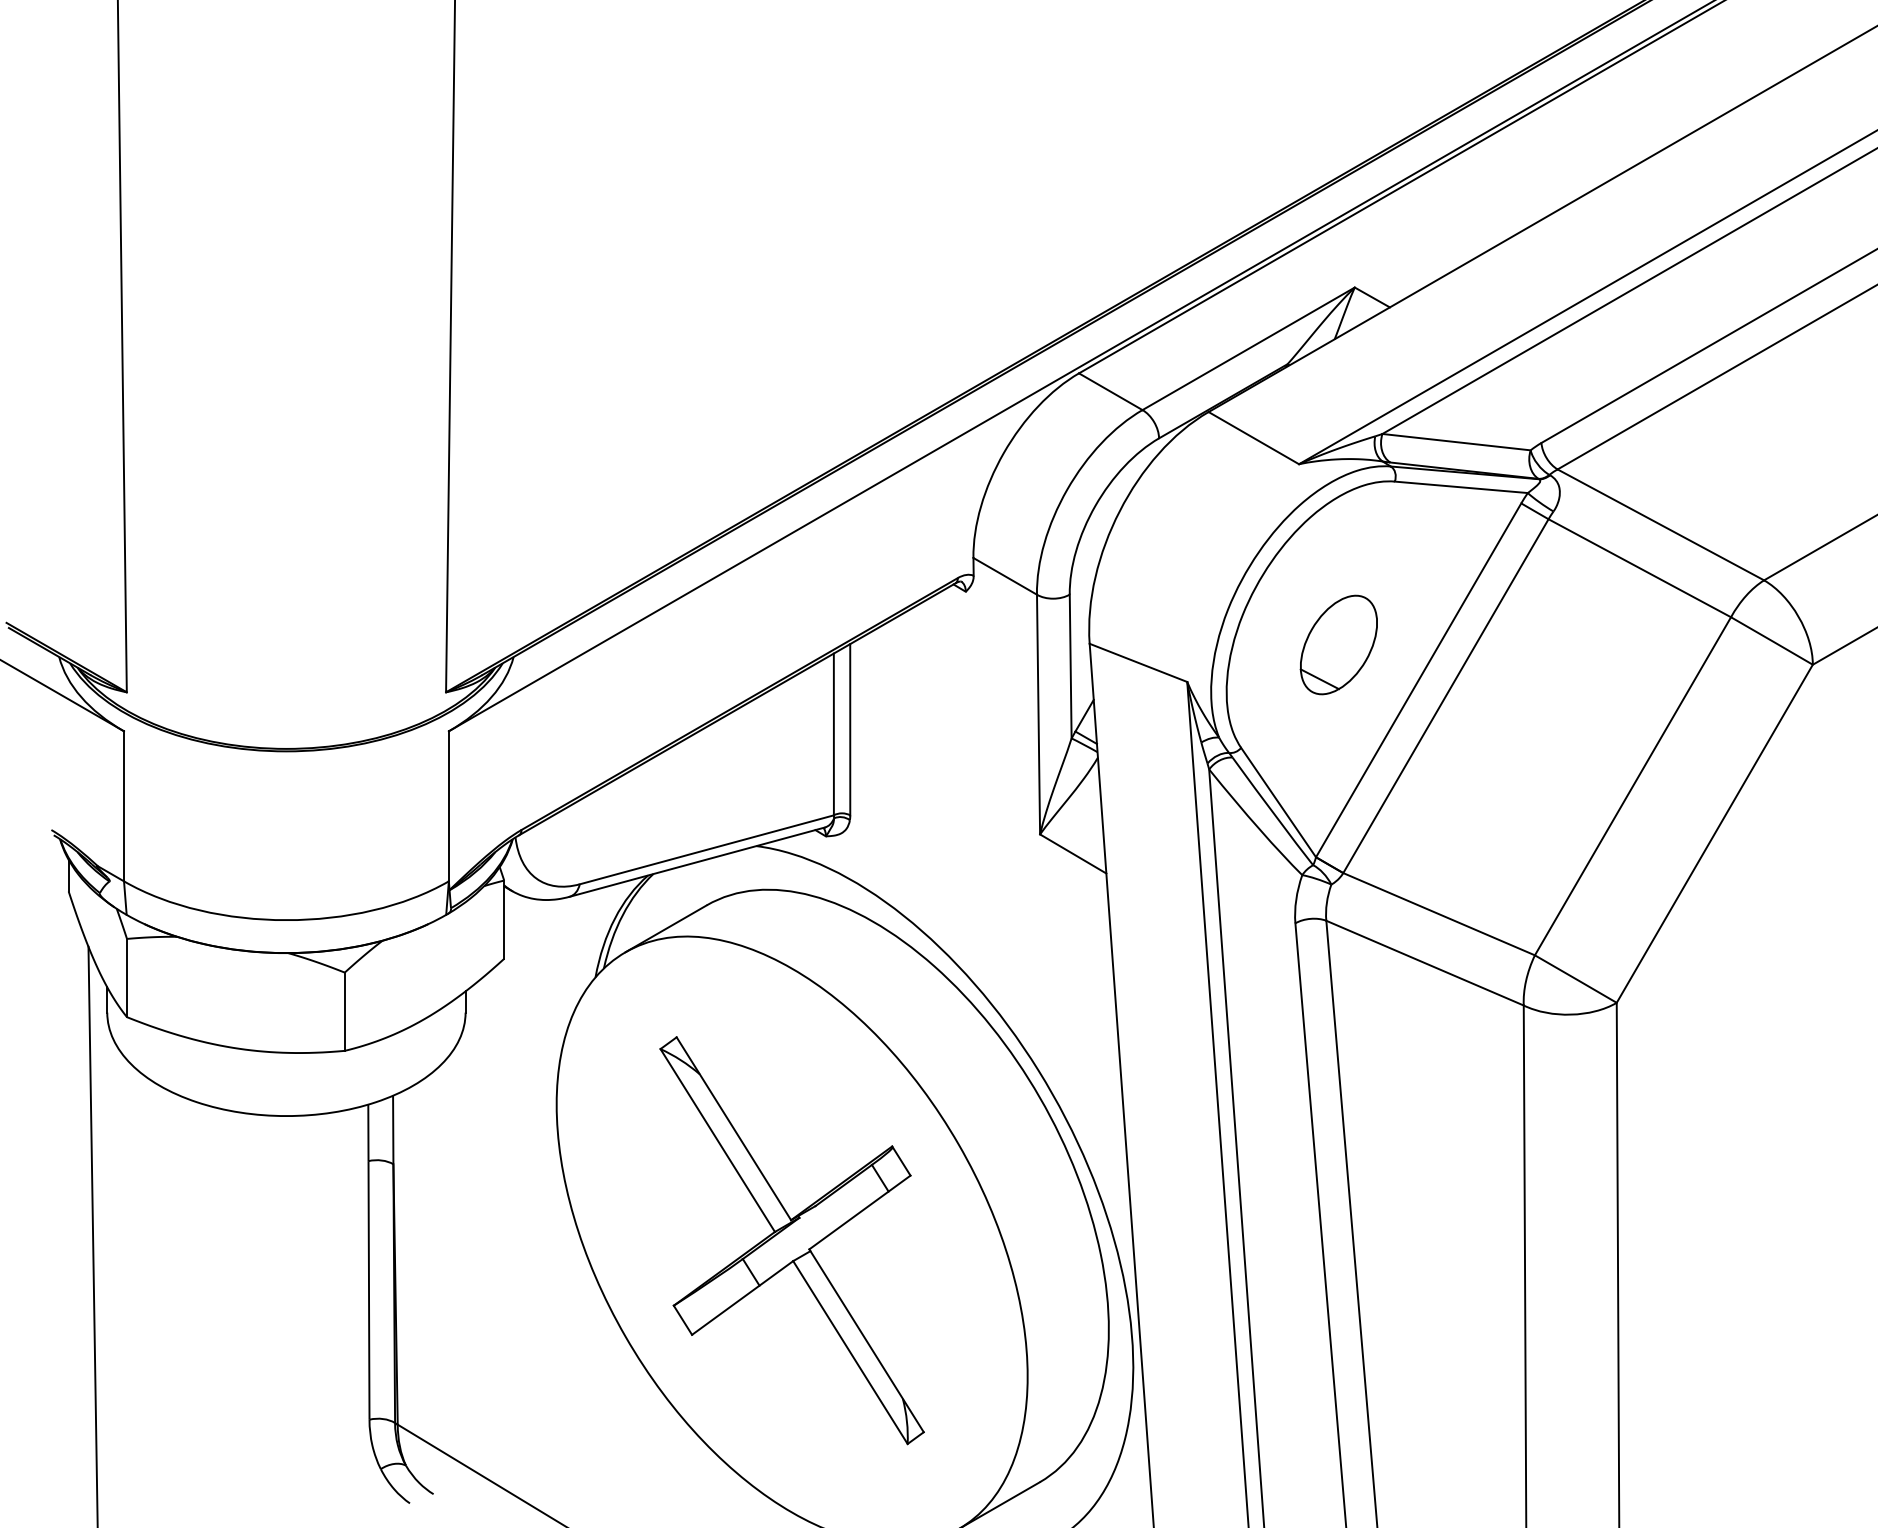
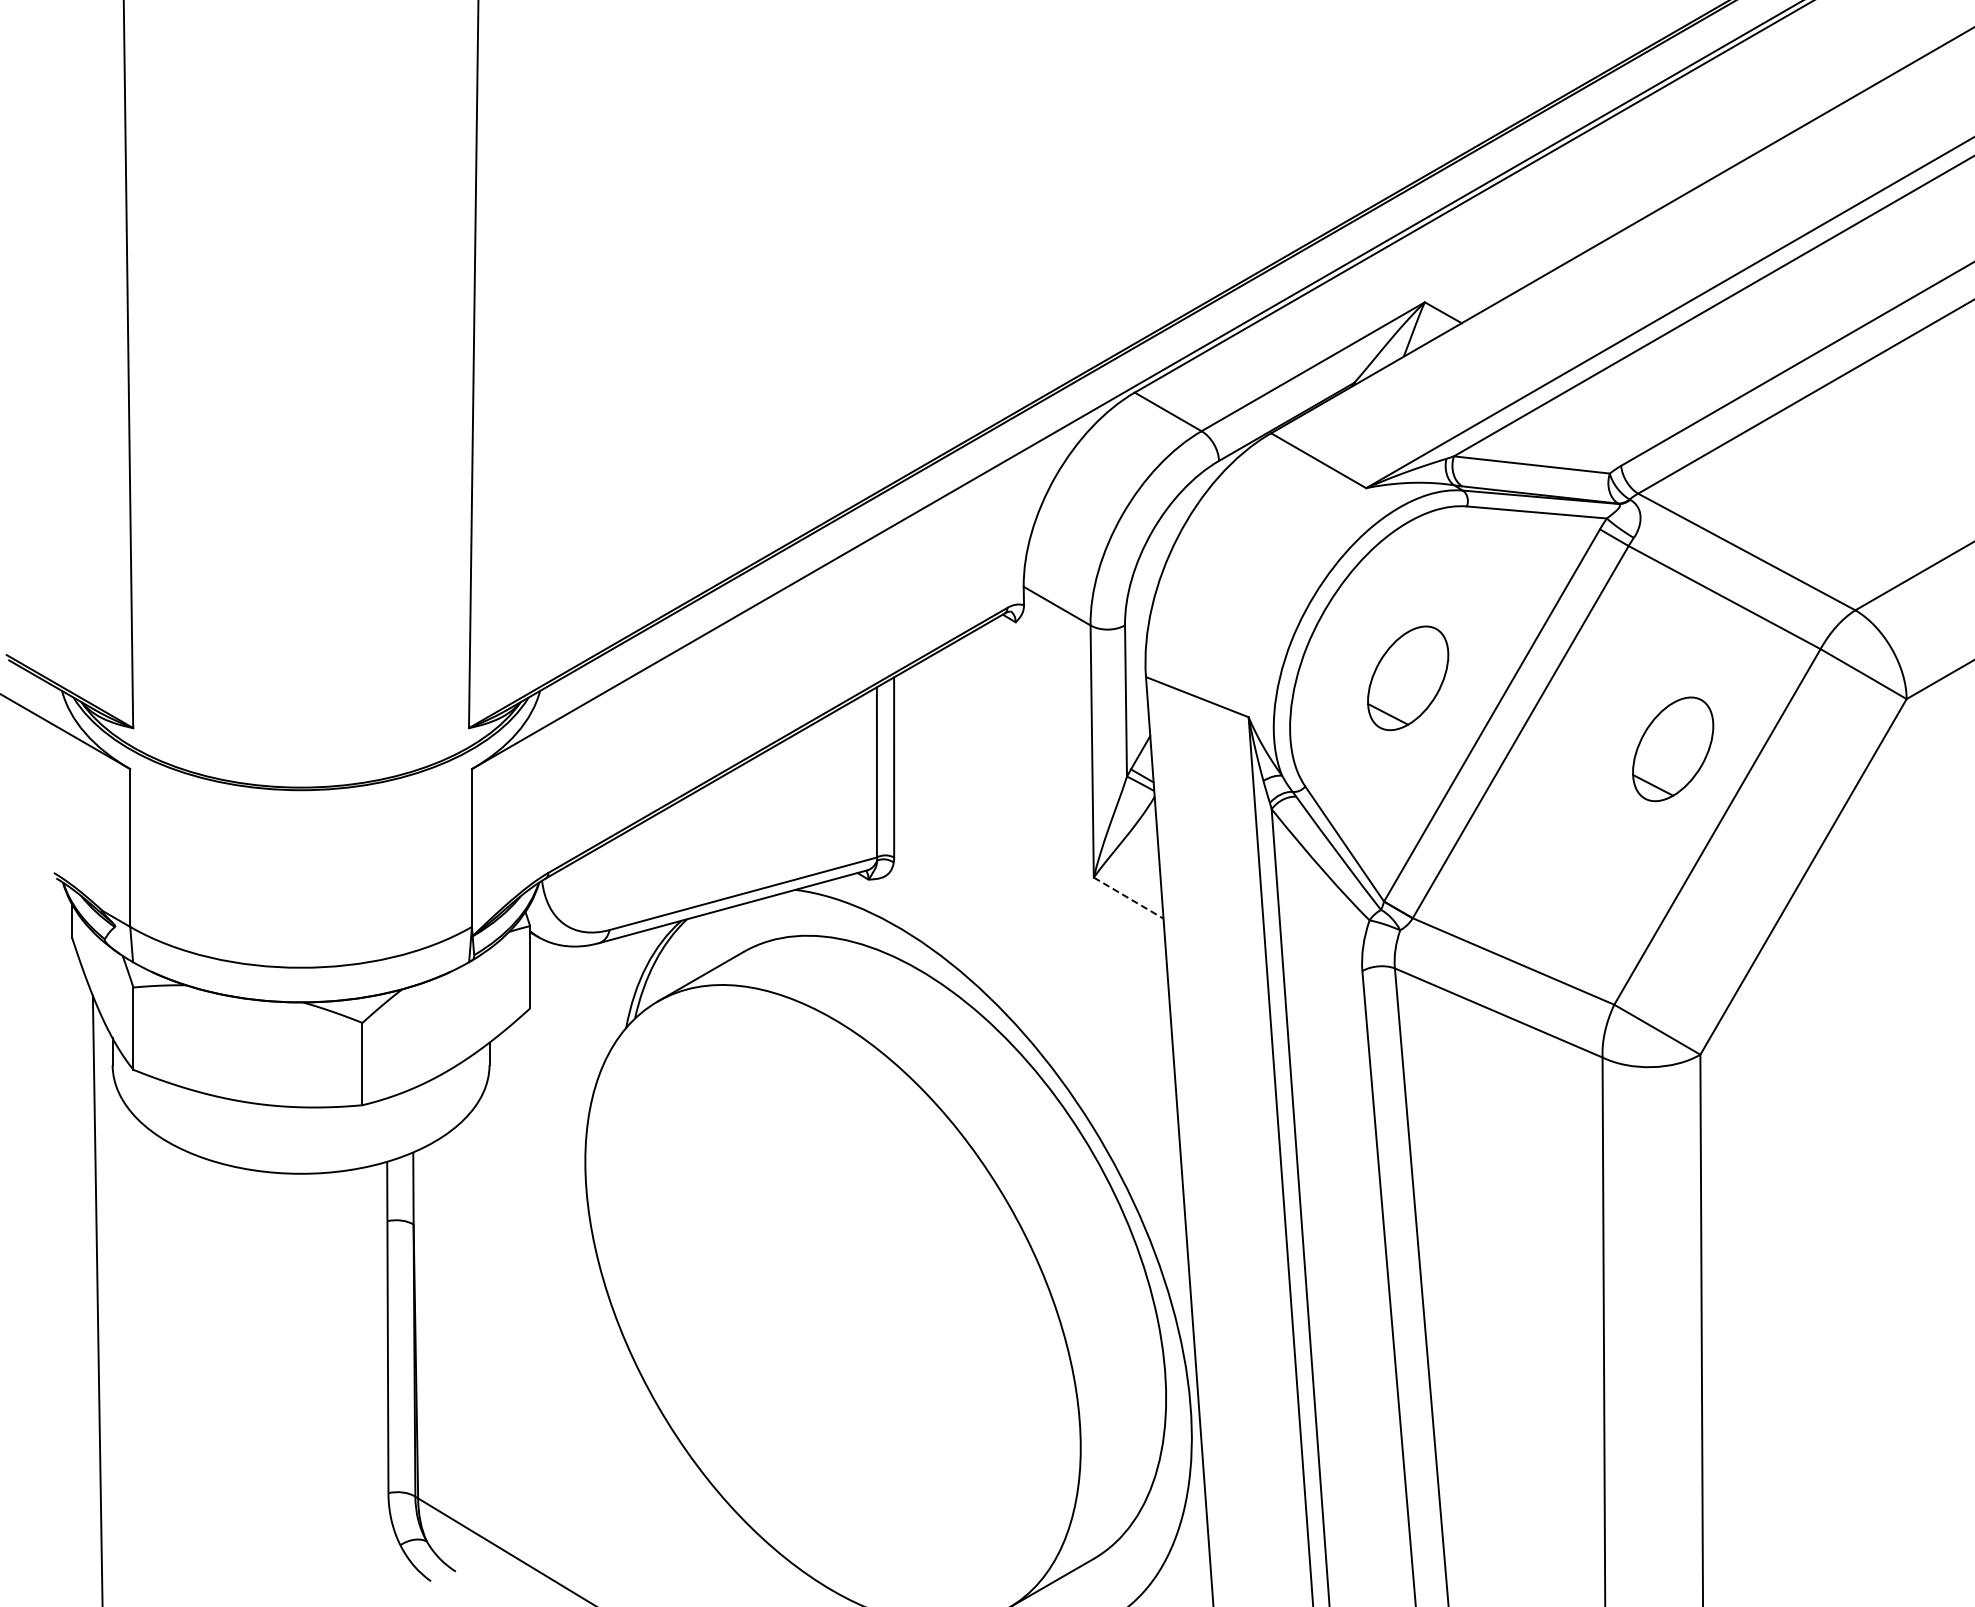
part: (1591, 712) -> (1673, 749), added
line: (1073, 854) -> (1129, 898), solid -> dashed
part: (791, 1240) -> (832, 1304), removed

